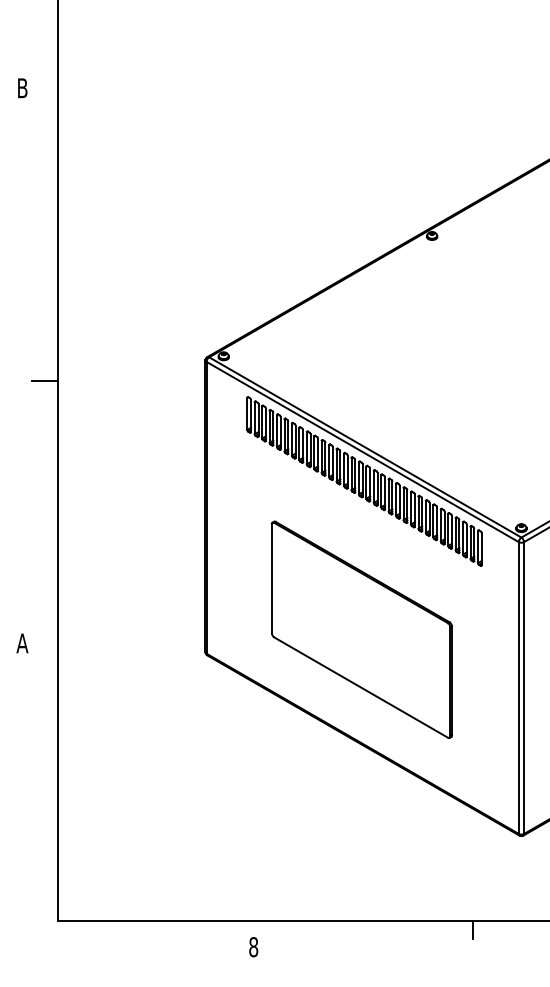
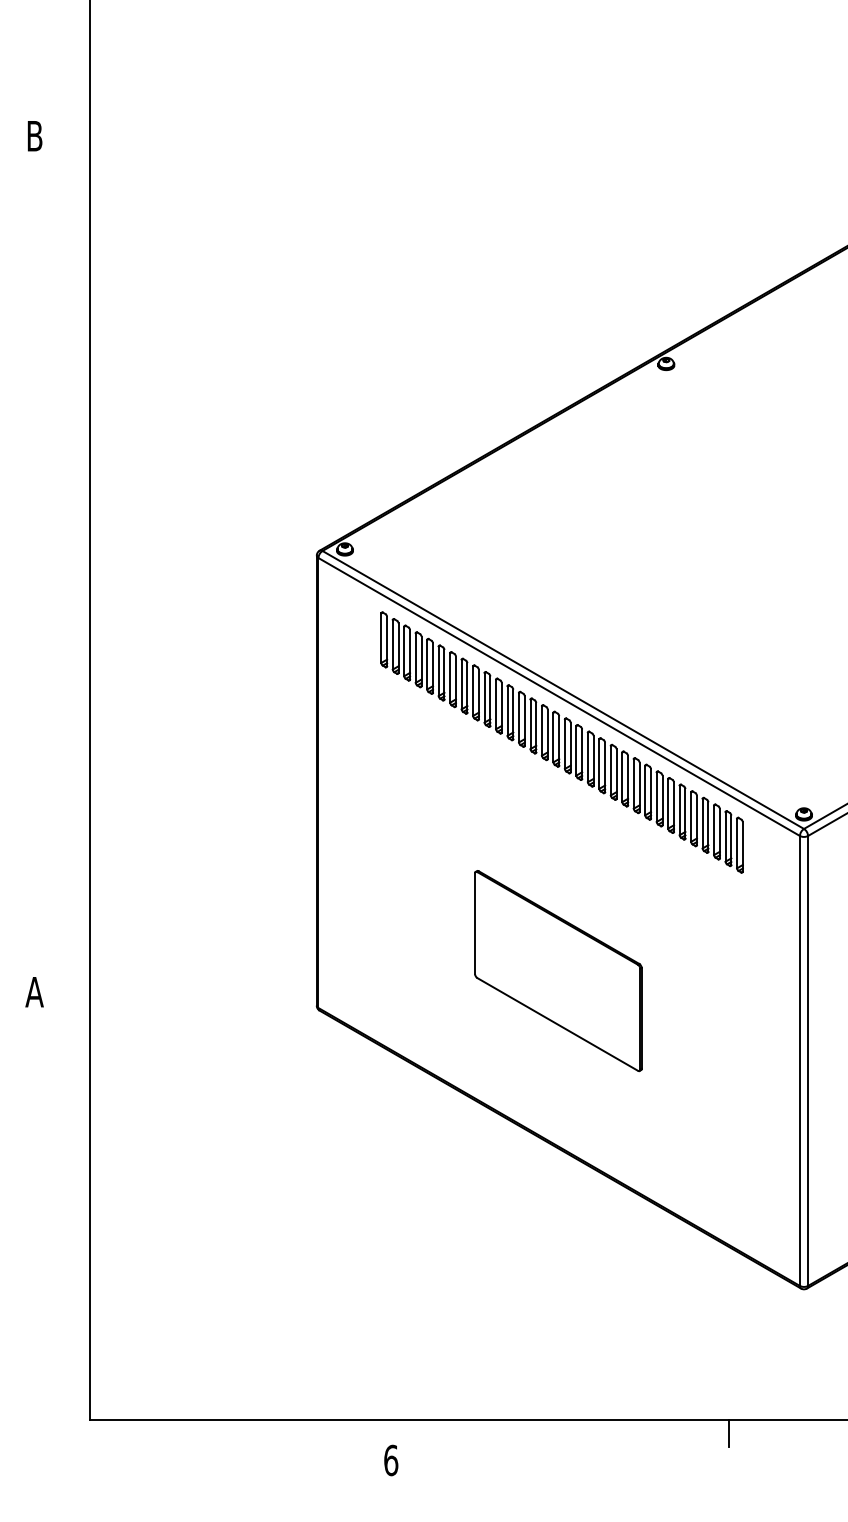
line: (45, 381) -> (70, 588), removed
part: (362, 629) -> (558, 970), size x0.6
text: (253, 947) -> (390, 1461), 8 -> 6

